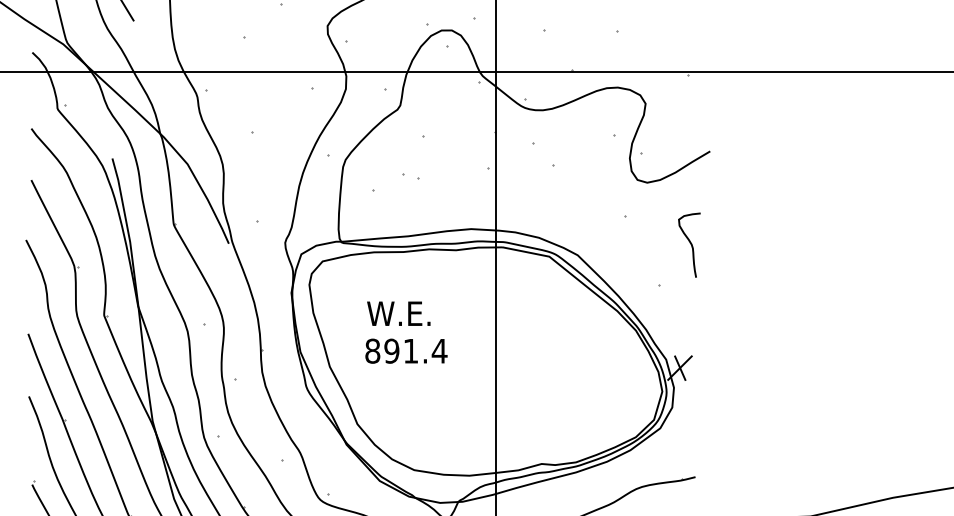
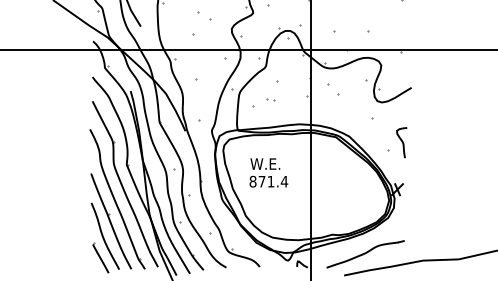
curve: (688, 244) -> (401, 142), moved
text: (390, 350) -> (261, 181), 891.4 -> 871.4

